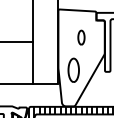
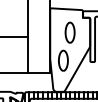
part: (80, 37) -> (69, 32), size x1.67

